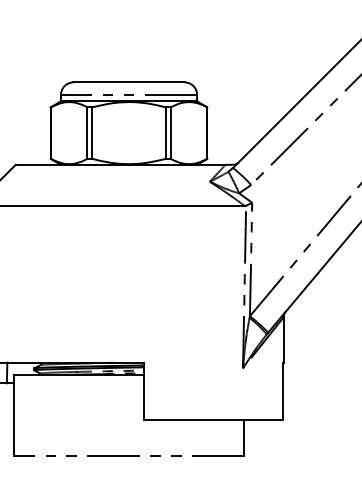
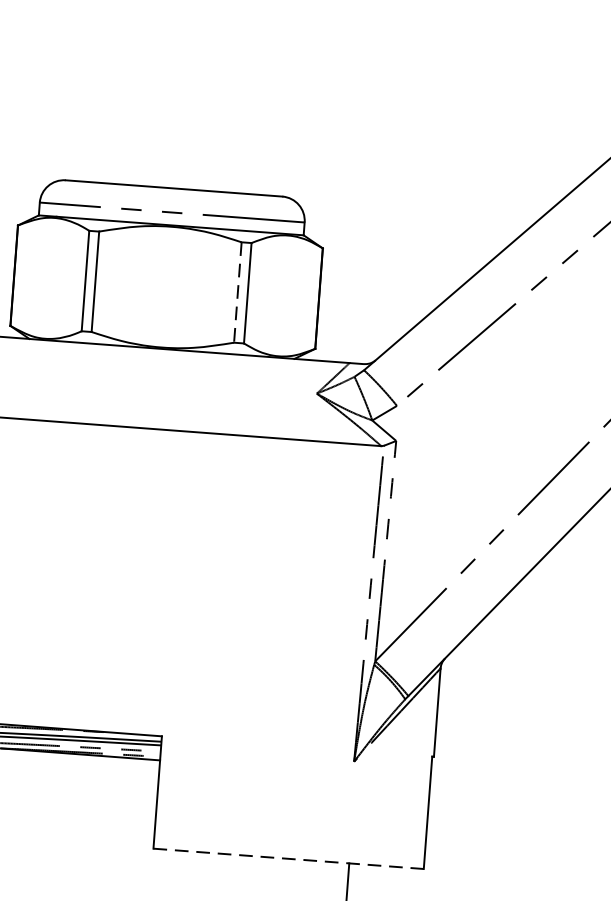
line: (165, 133) -> (237, 293), solid -> dashed
line: (213, 420) -> (288, 859), solid -> dashed

